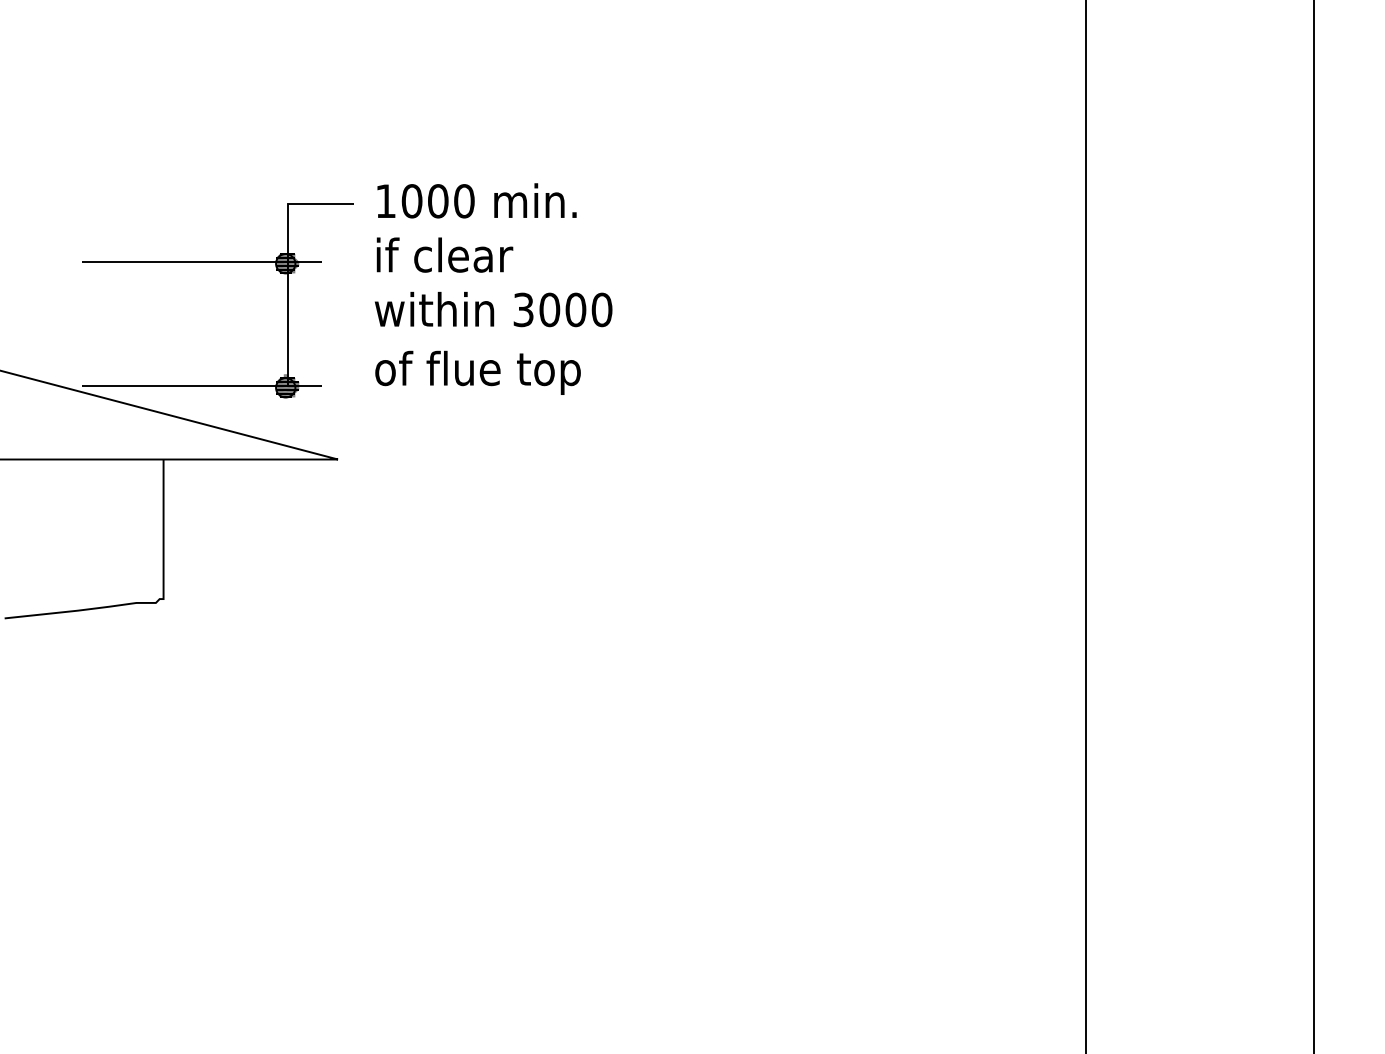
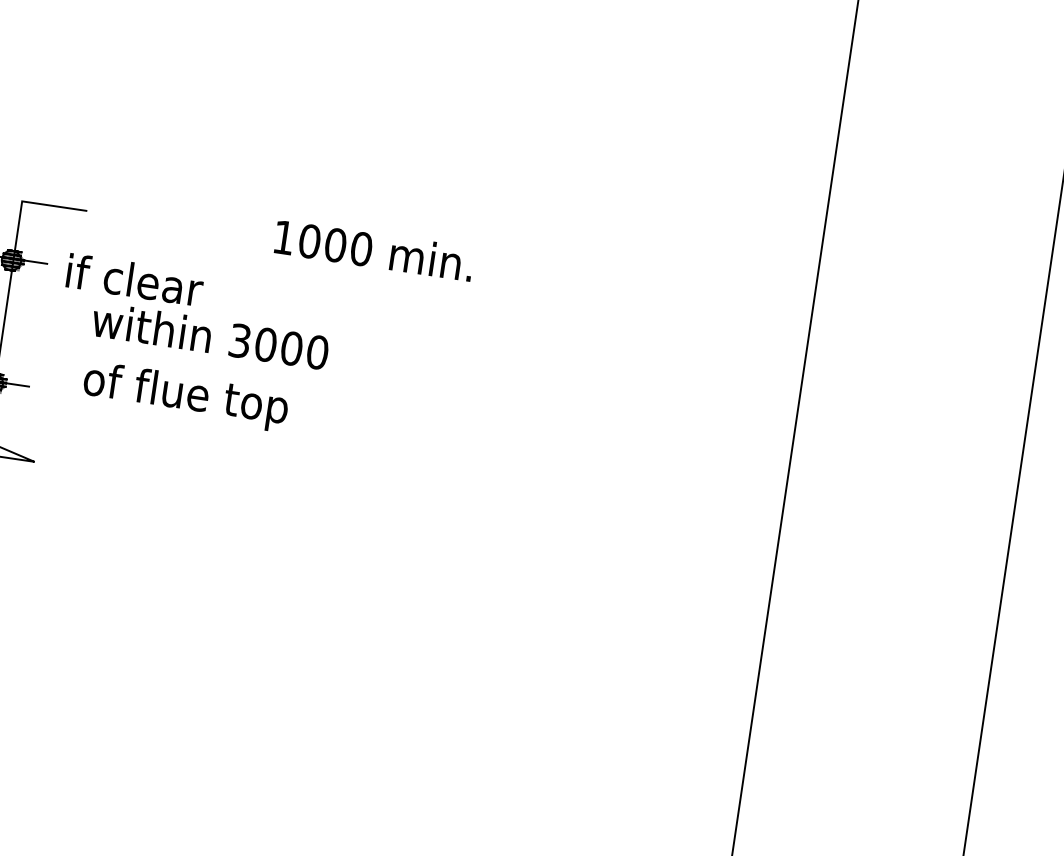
text: (476, 200) -> (373, 250), moved
text: (444, 254) -> (134, 279), moved

